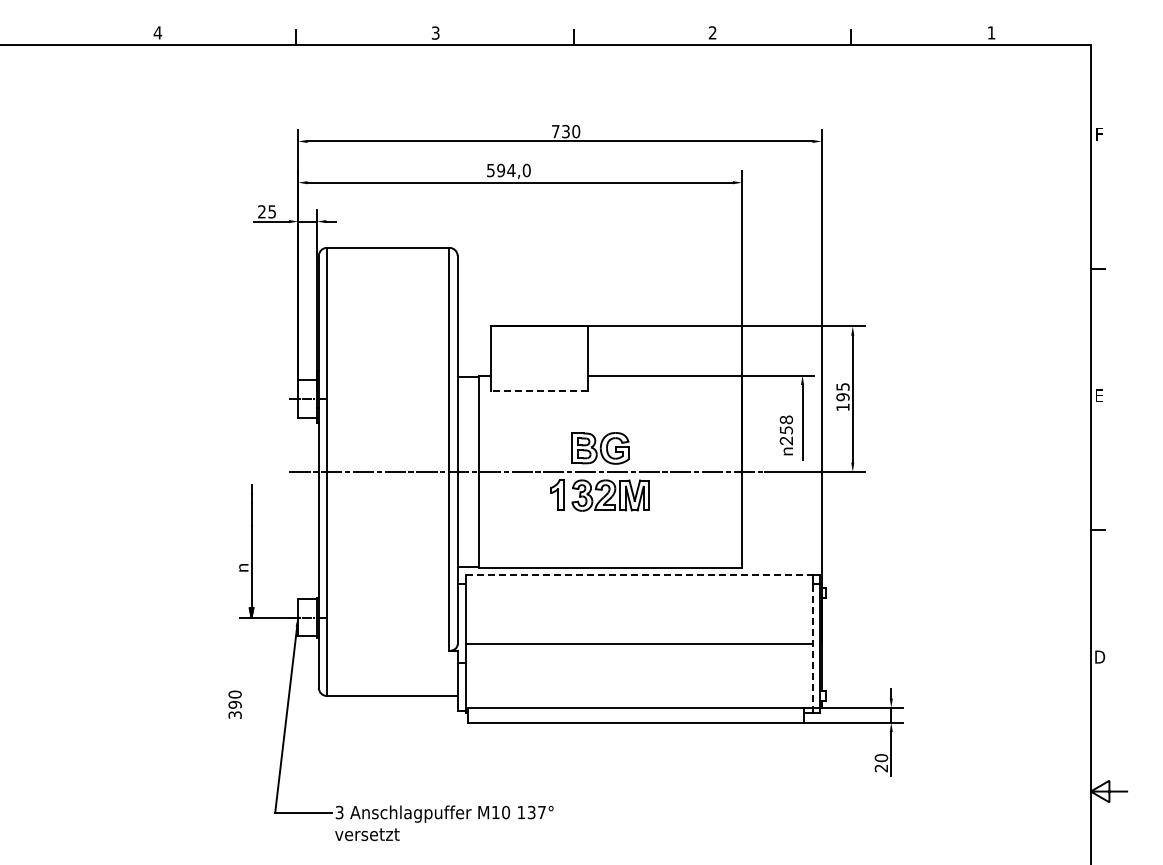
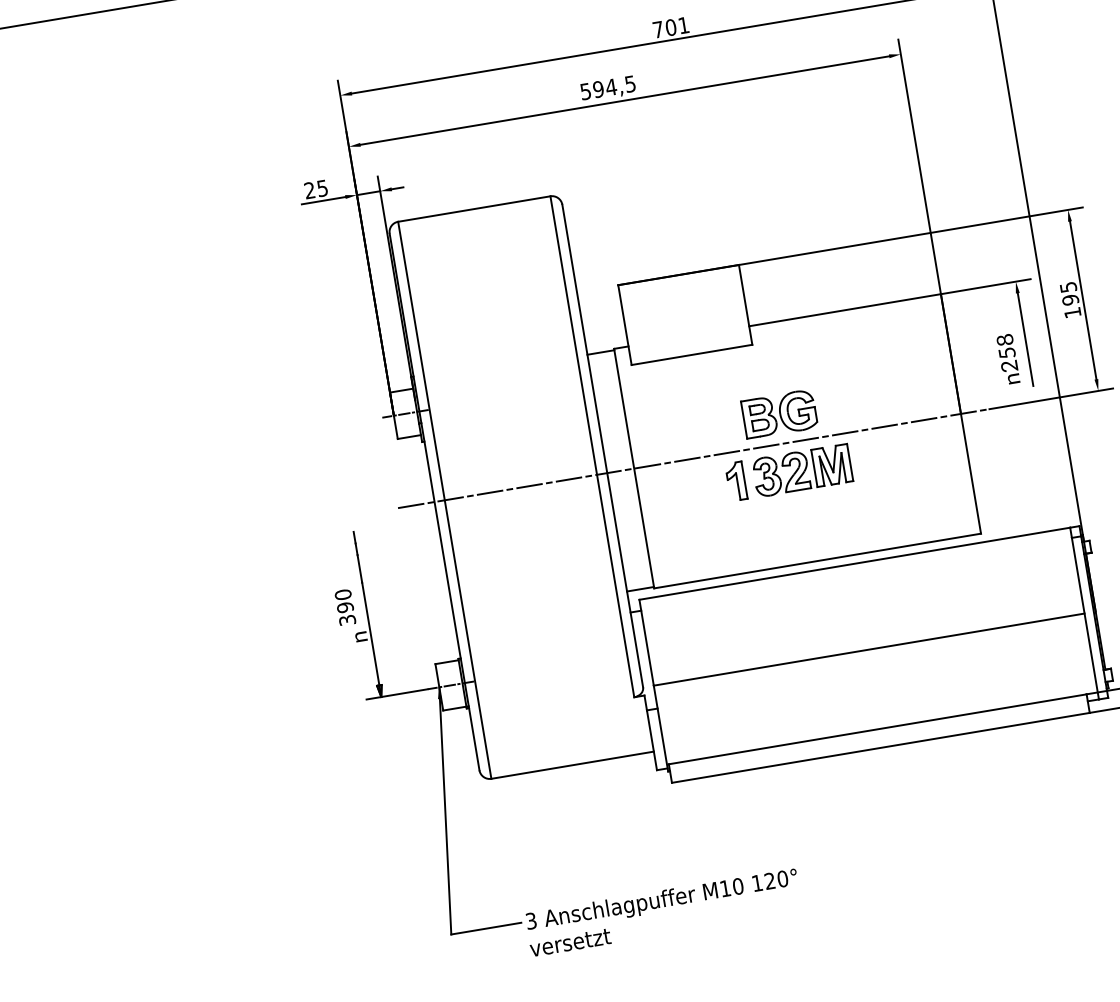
text: (571, 131) -> (677, 26), 730 -> 701
text: (526, 170) -> (630, 84), 594,0 -> 594,5
line: (539, 390) -> (692, 354), dashed -> solid
line: (640, 575) -> (856, 563), dashed -> solid
line: (812, 648) -> (1085, 618), dashed -> solid
text: (234, 704) -> (344, 607), moved
text: (536, 812) -> (776, 880), 137° -> 120°

